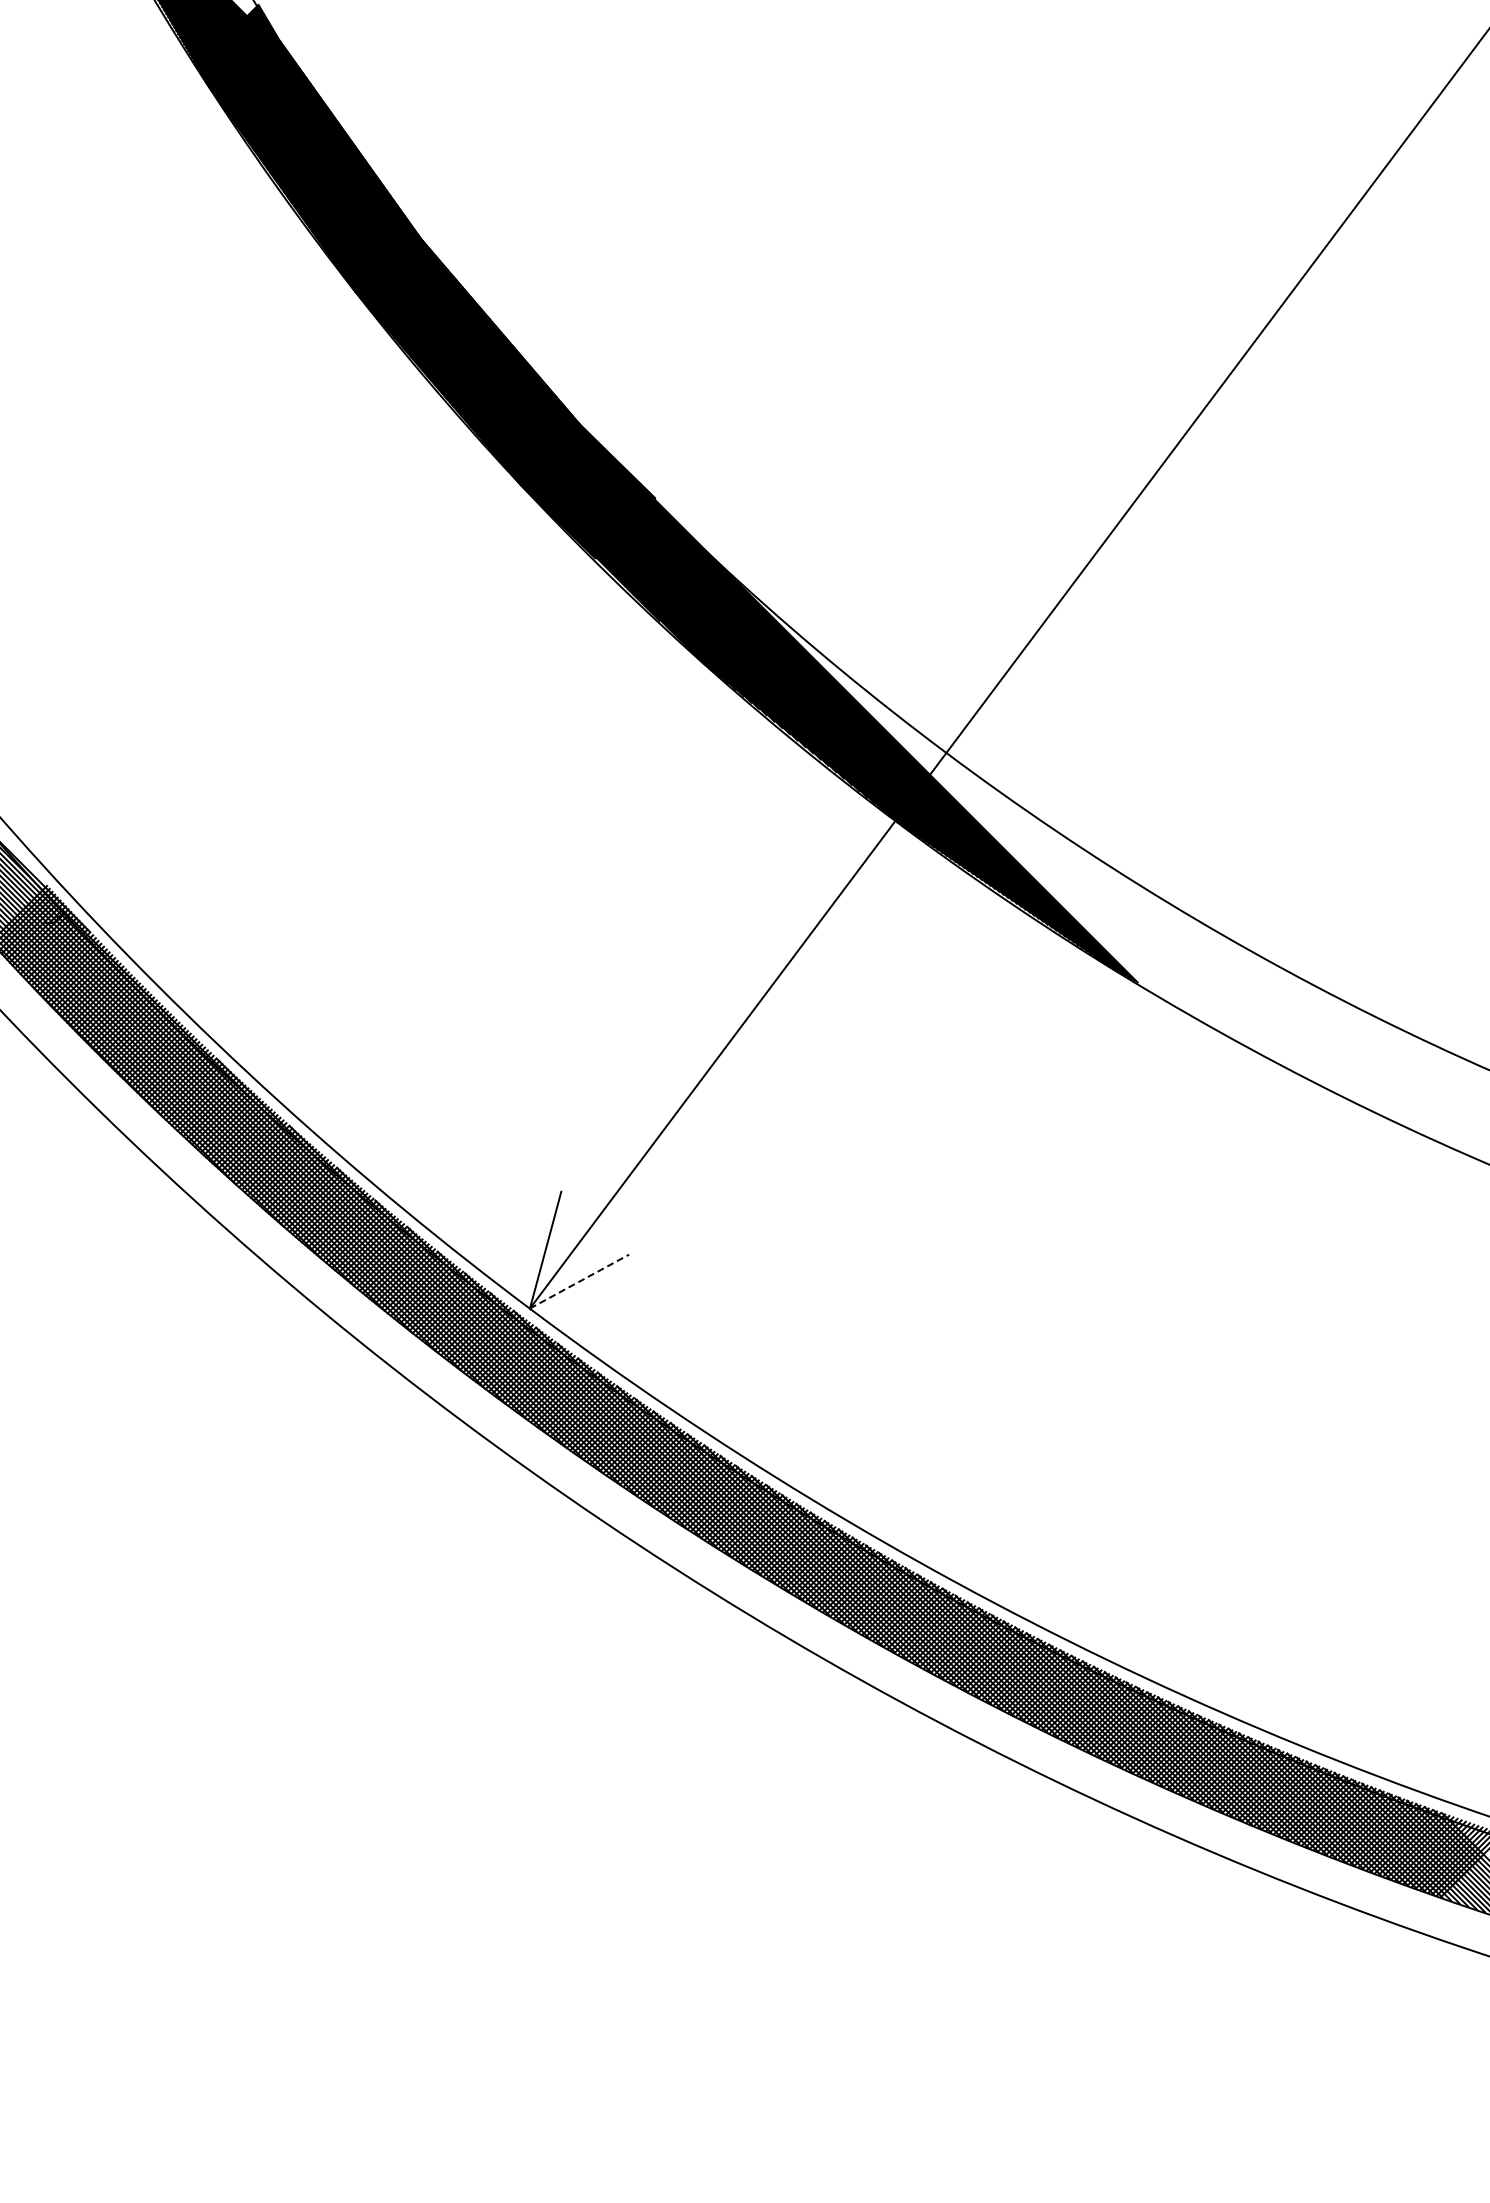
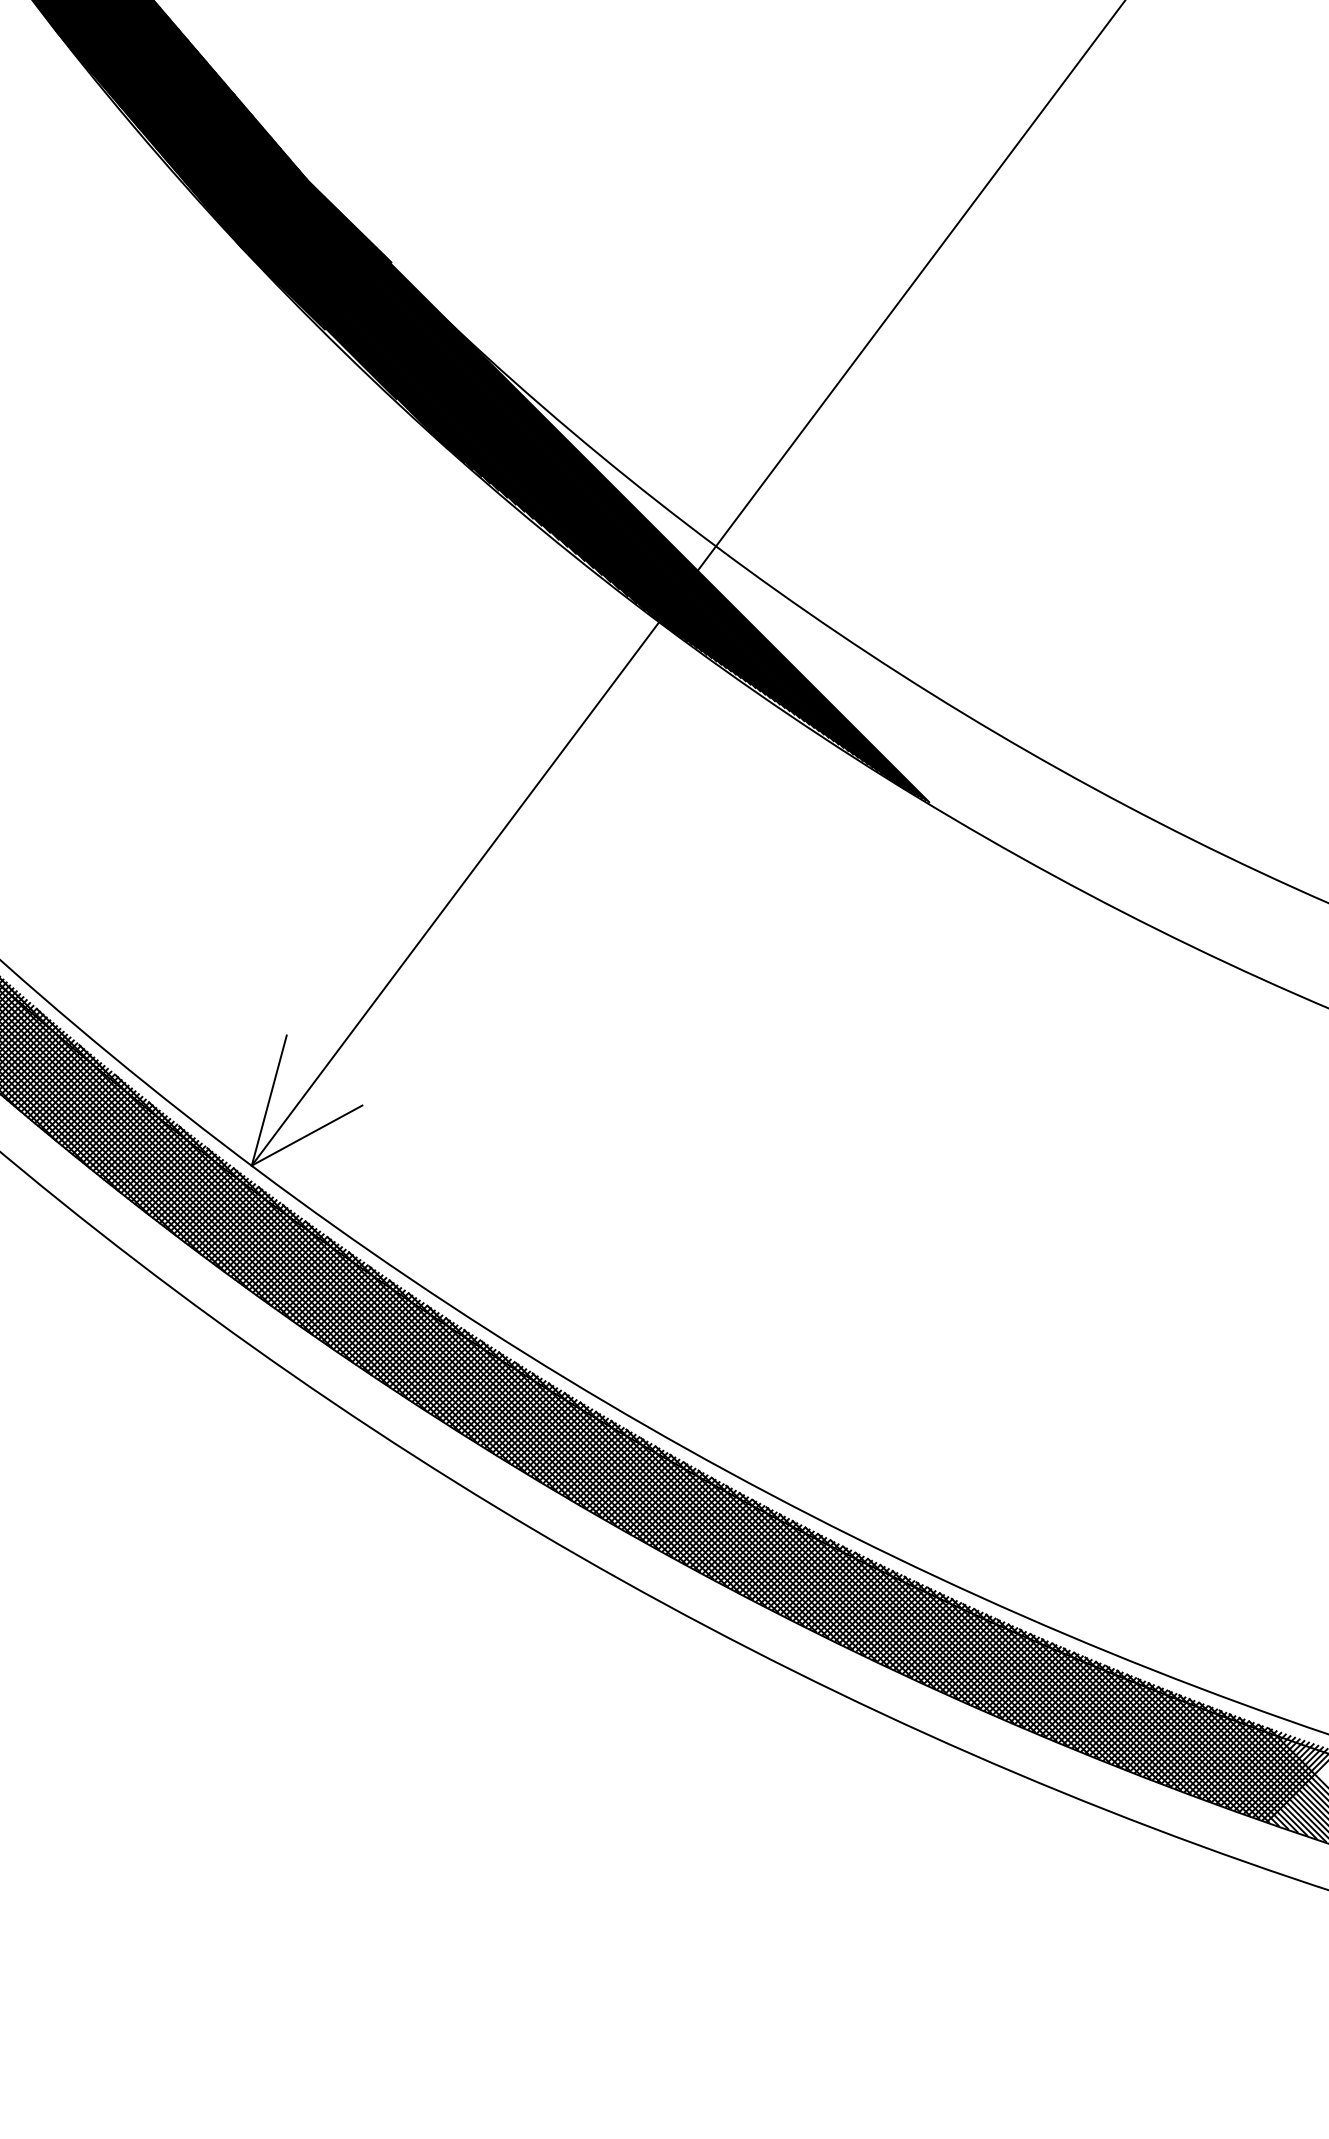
line: (580, 1281) -> (308, 1135), dashed -> solid

